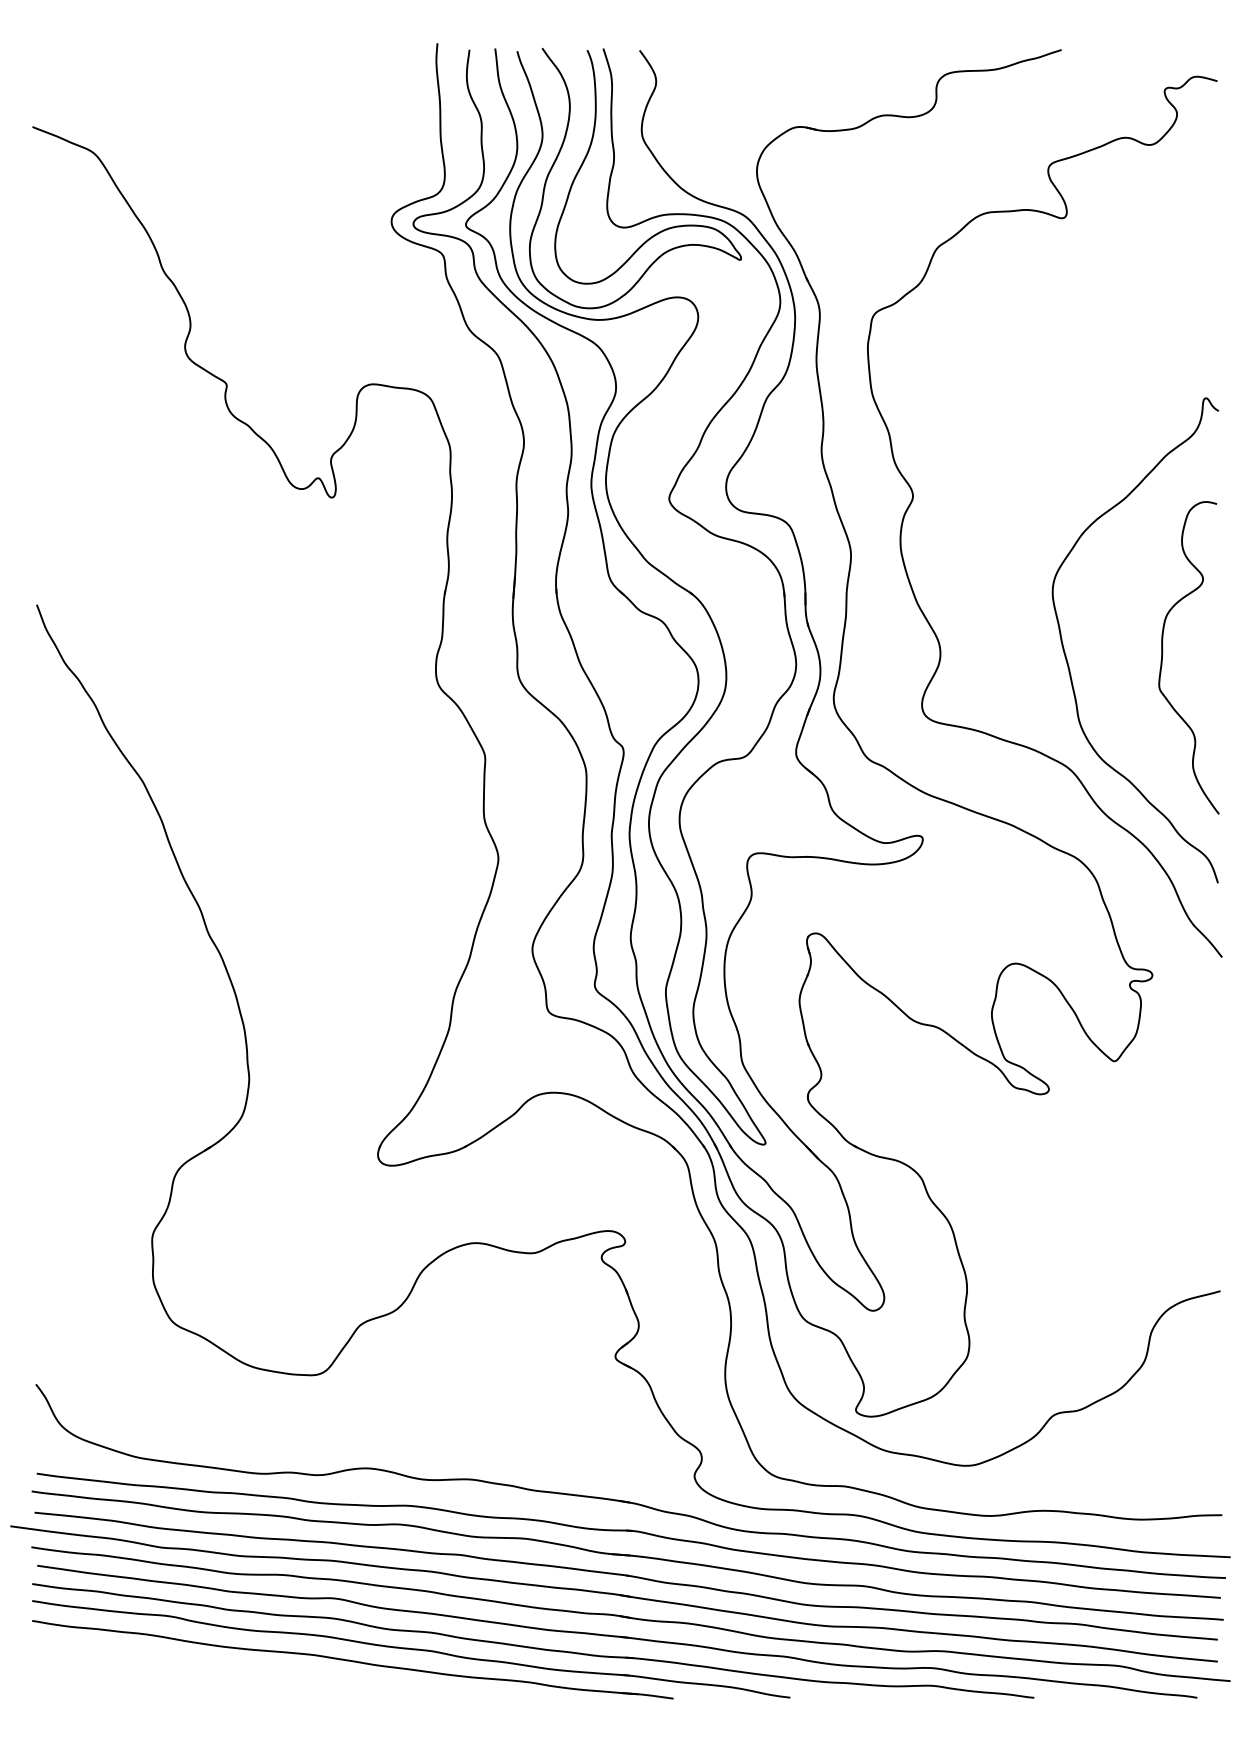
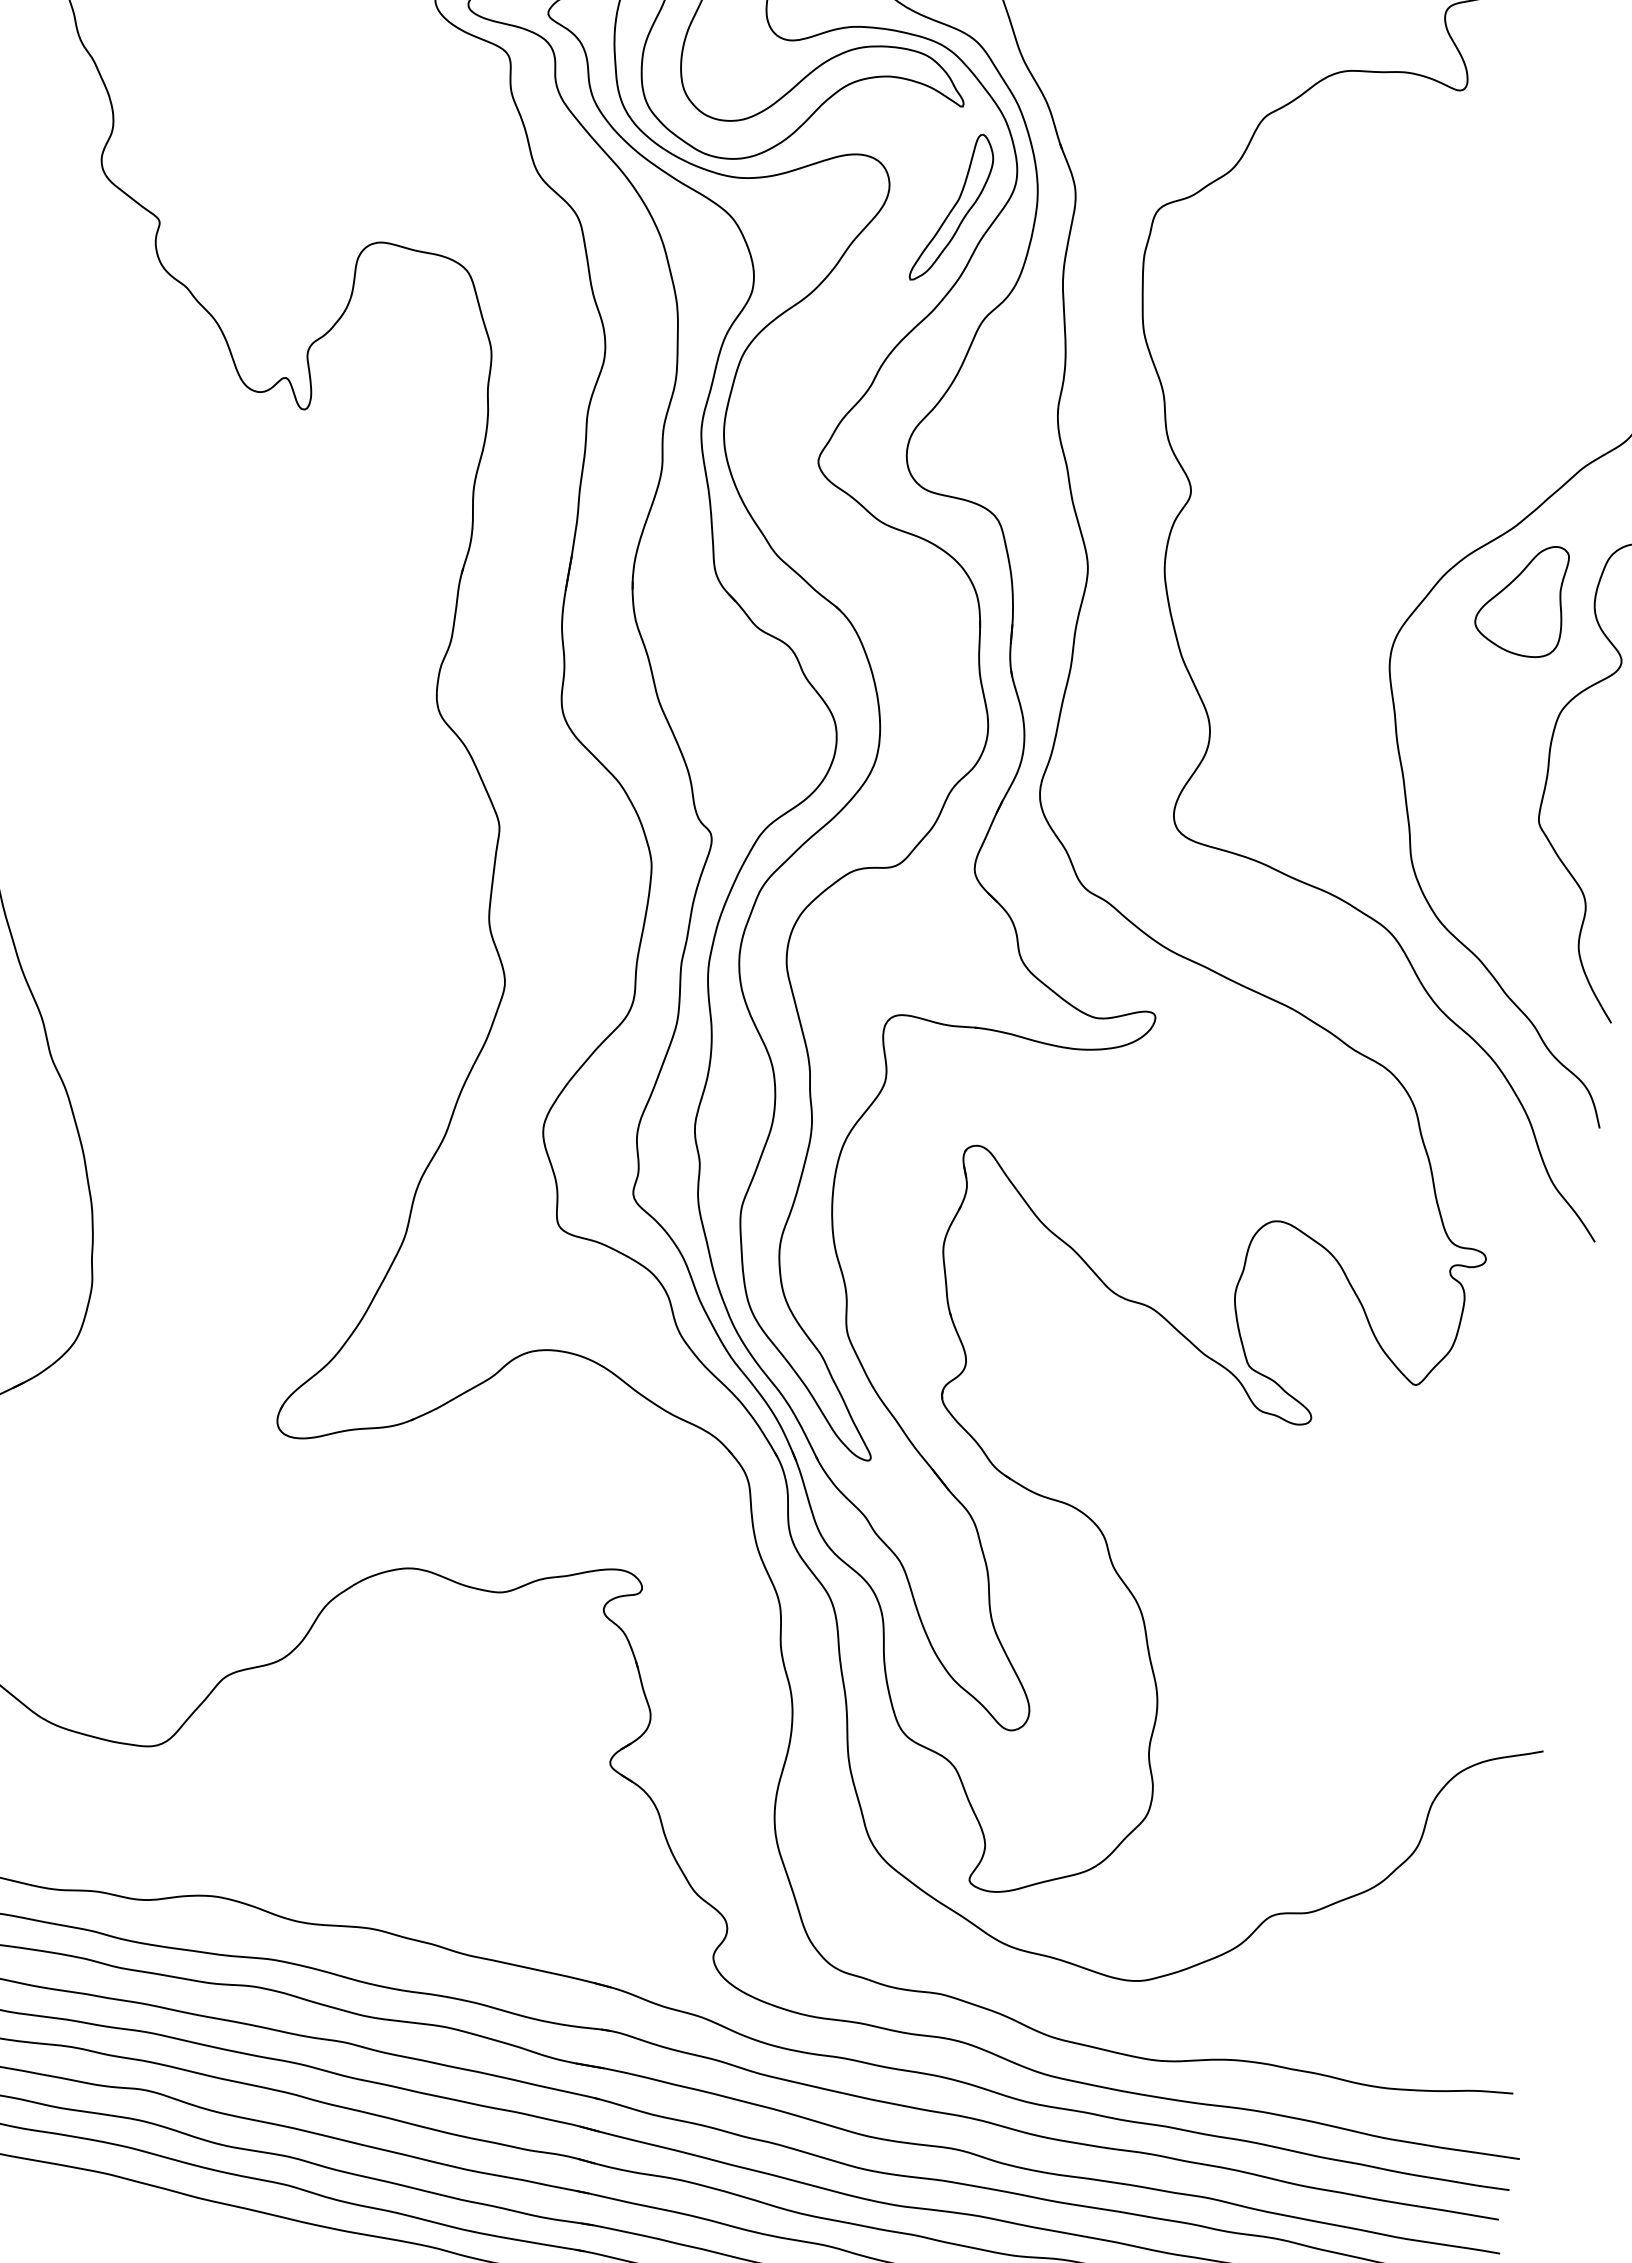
part: (740, 326) -> (952, 208), added
part: (1133, 544) -> (1520, 598), added

